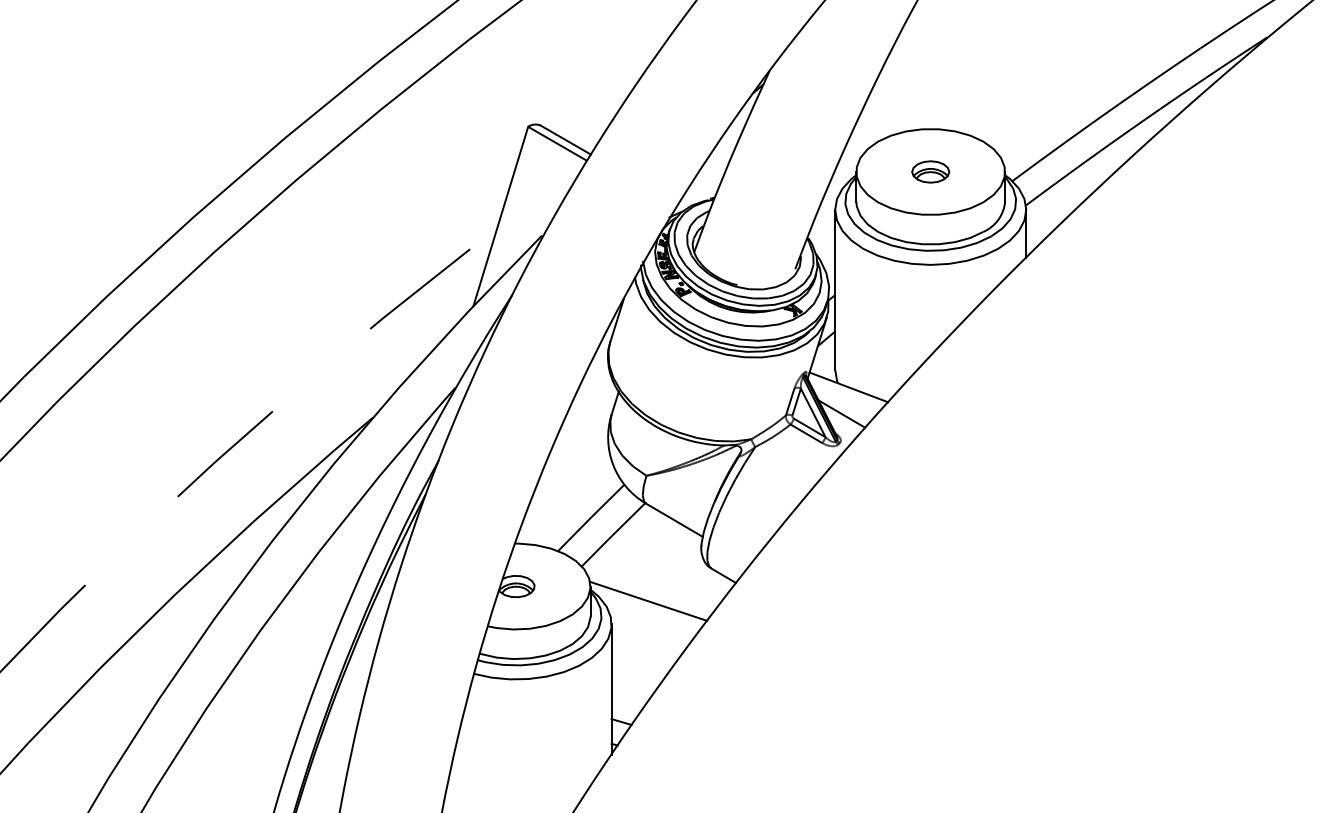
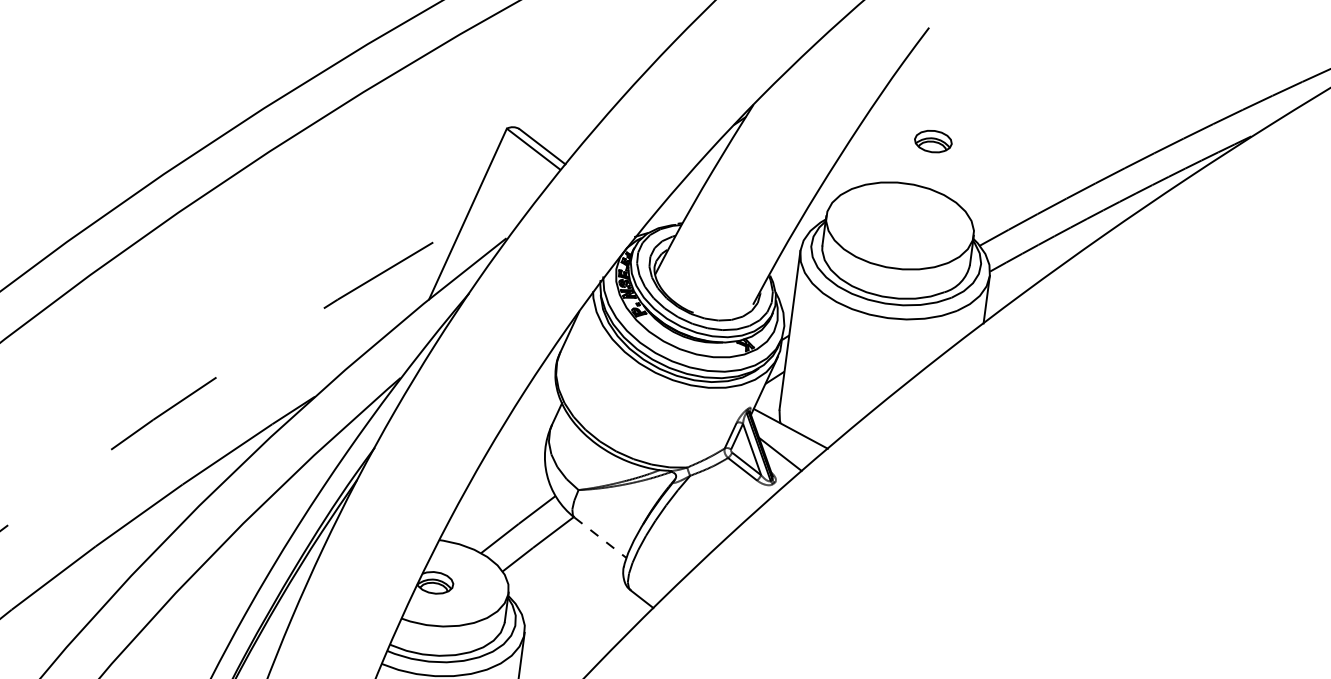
part: (930, 171) -> (933, 141), moved
line: (674, 520) -> (600, 538), solid -> dashed
line: (648, 600) -> (564, 613), removed

